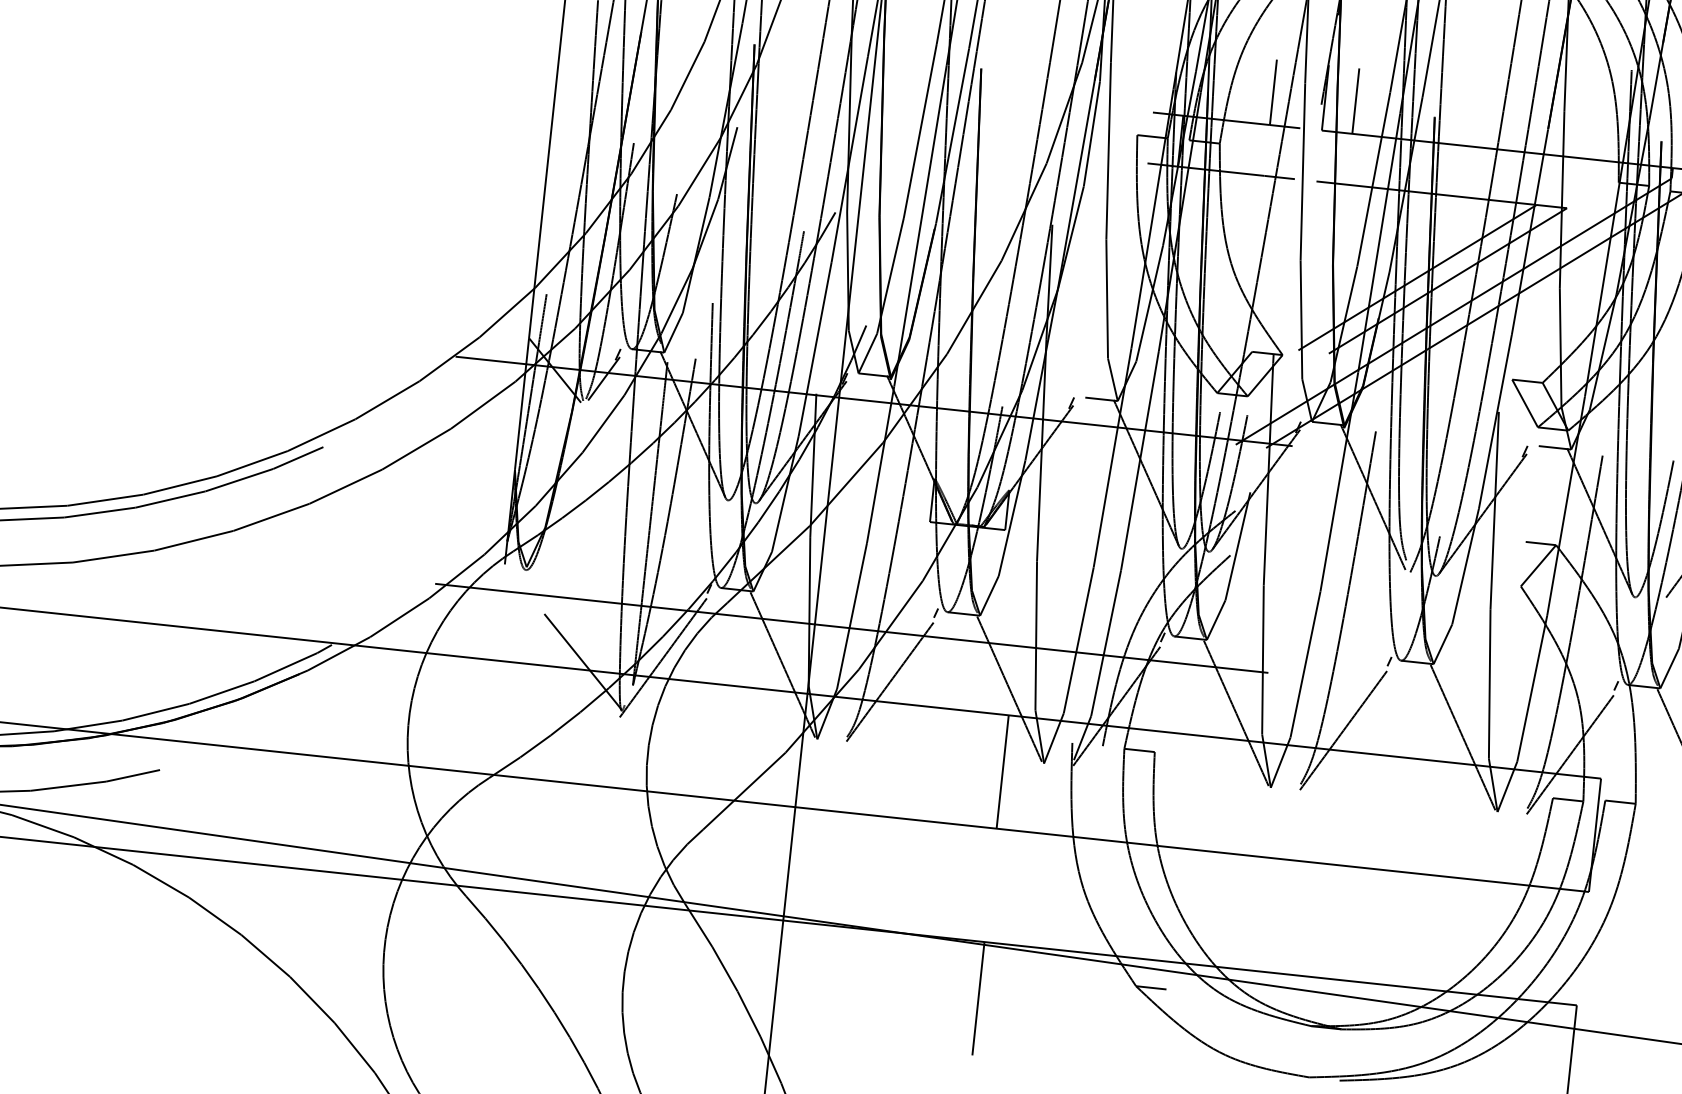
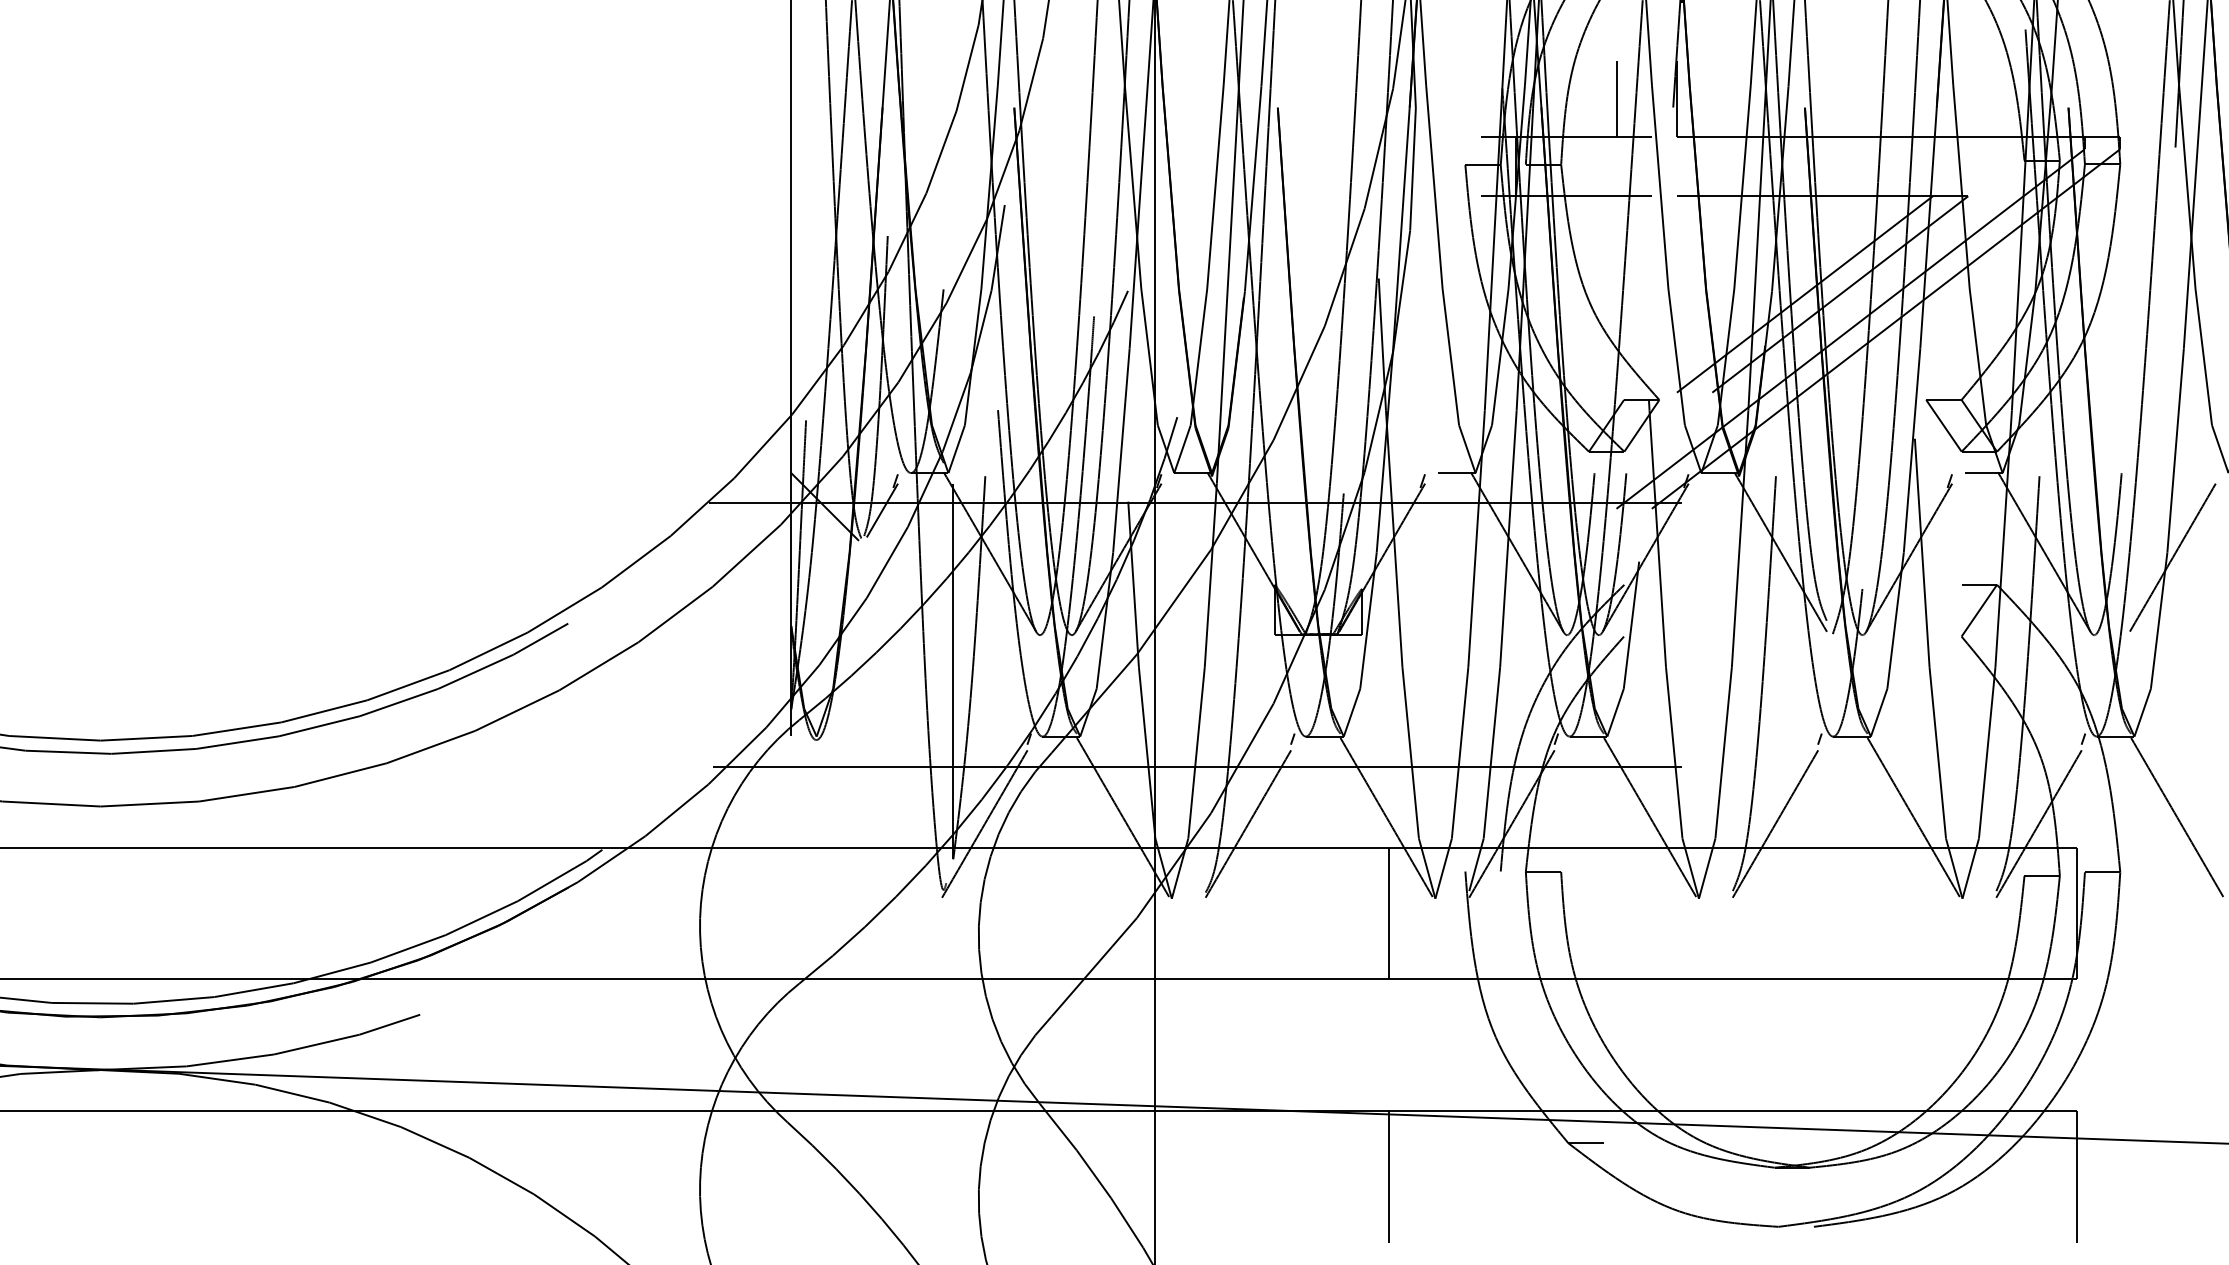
line: (1355, 101) -> (1712, 99), removed
line: (582, 661) -> (892, 838), removed

